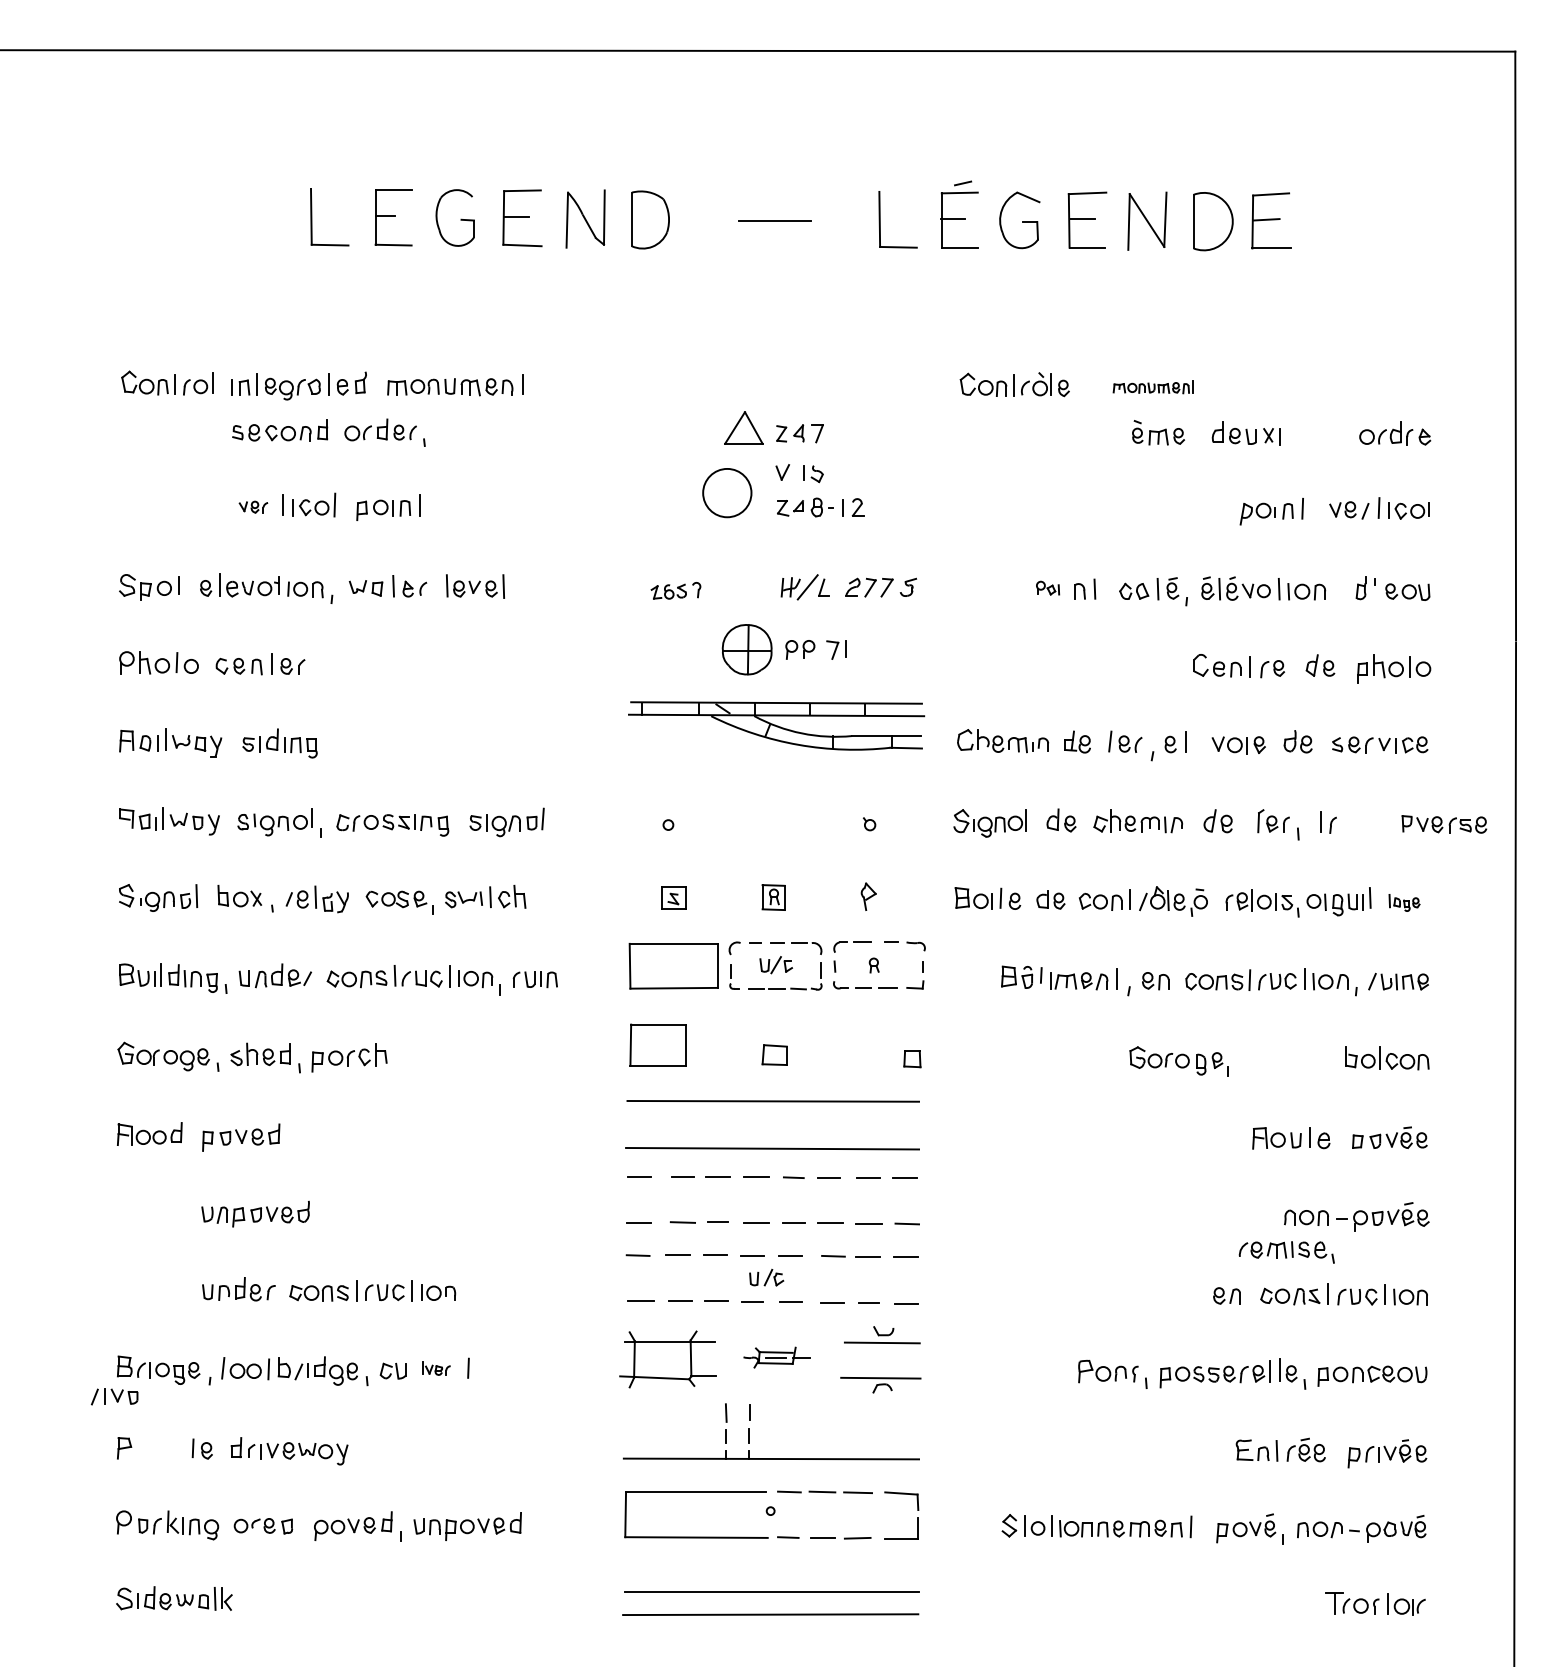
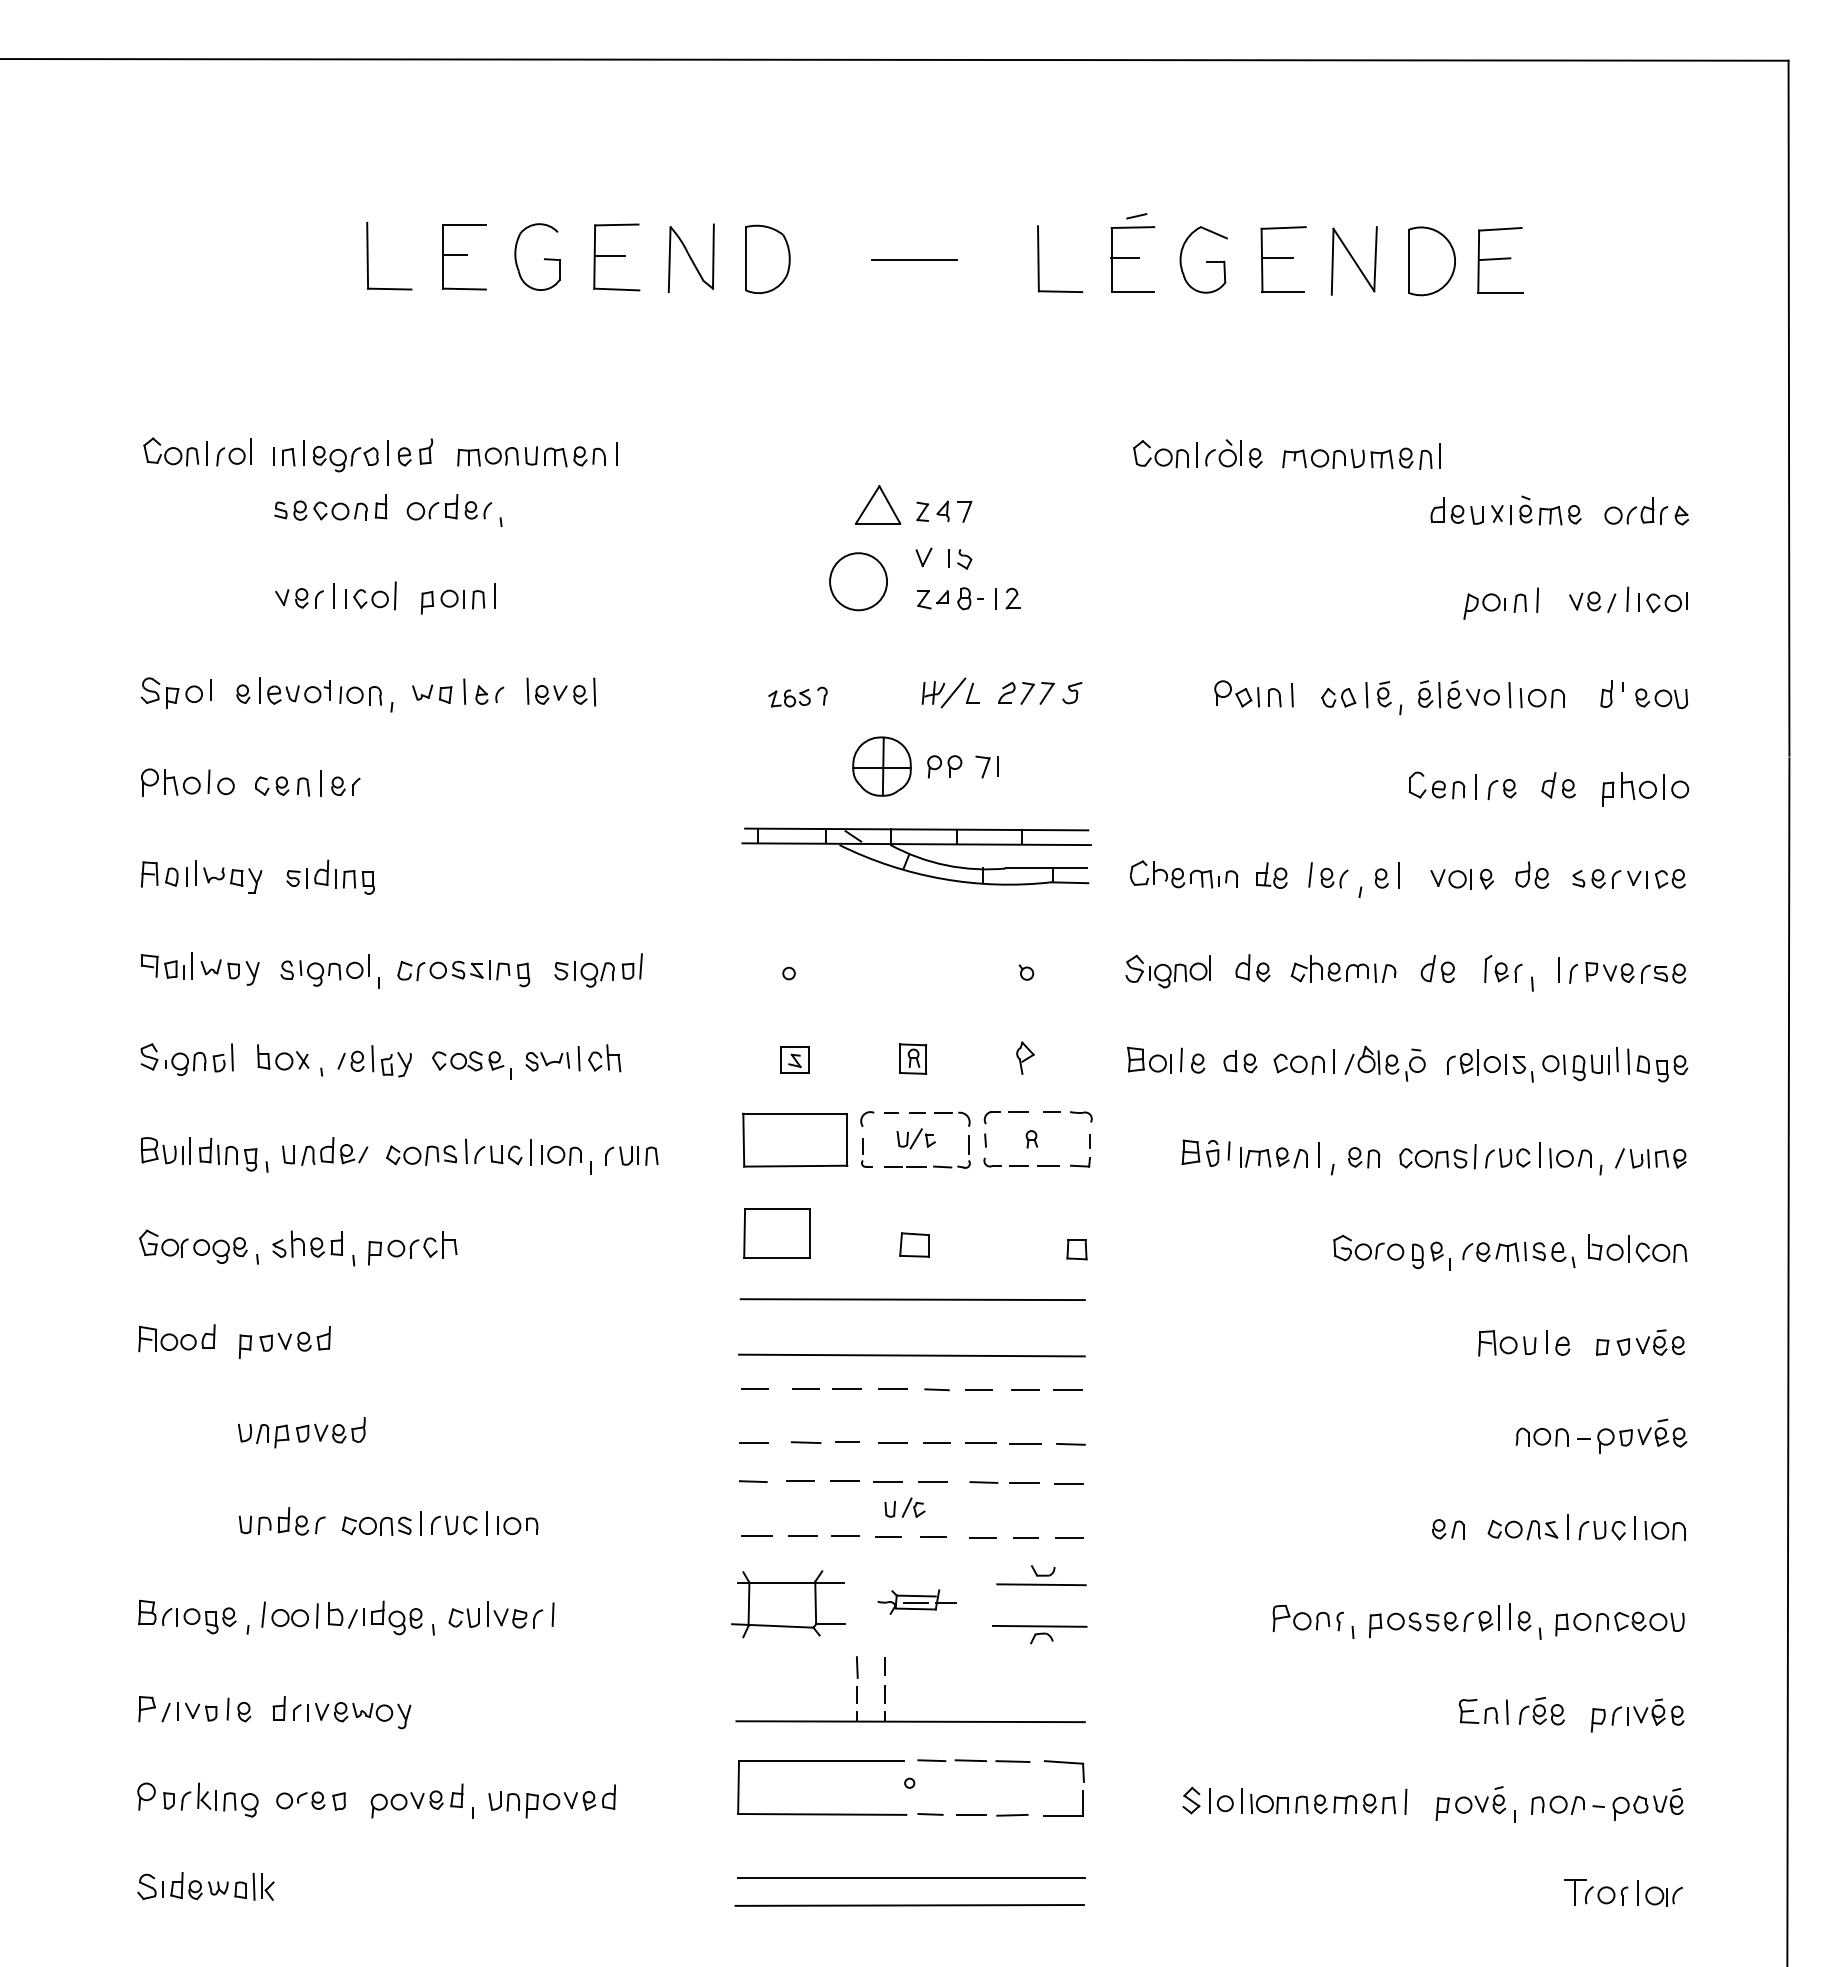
part: (1153, 386) -> (1361, 456), size x1.67
part: (1158, 432) -> (1550, 510), moved
part: (253, 507) -> (299, 598), size x1.43
part: (1047, 587) -> (1236, 693), size x1.67
part: (1444, 824) -> (1635, 972), moved
part: (1404, 902) -> (1657, 1065), size x1.67
part: (1286, 1252) -> (1518, 1254), moved
part: (436, 1368) -> (515, 1614), size x1.67
part: (114, 1396) -> (189, 1712), moved

